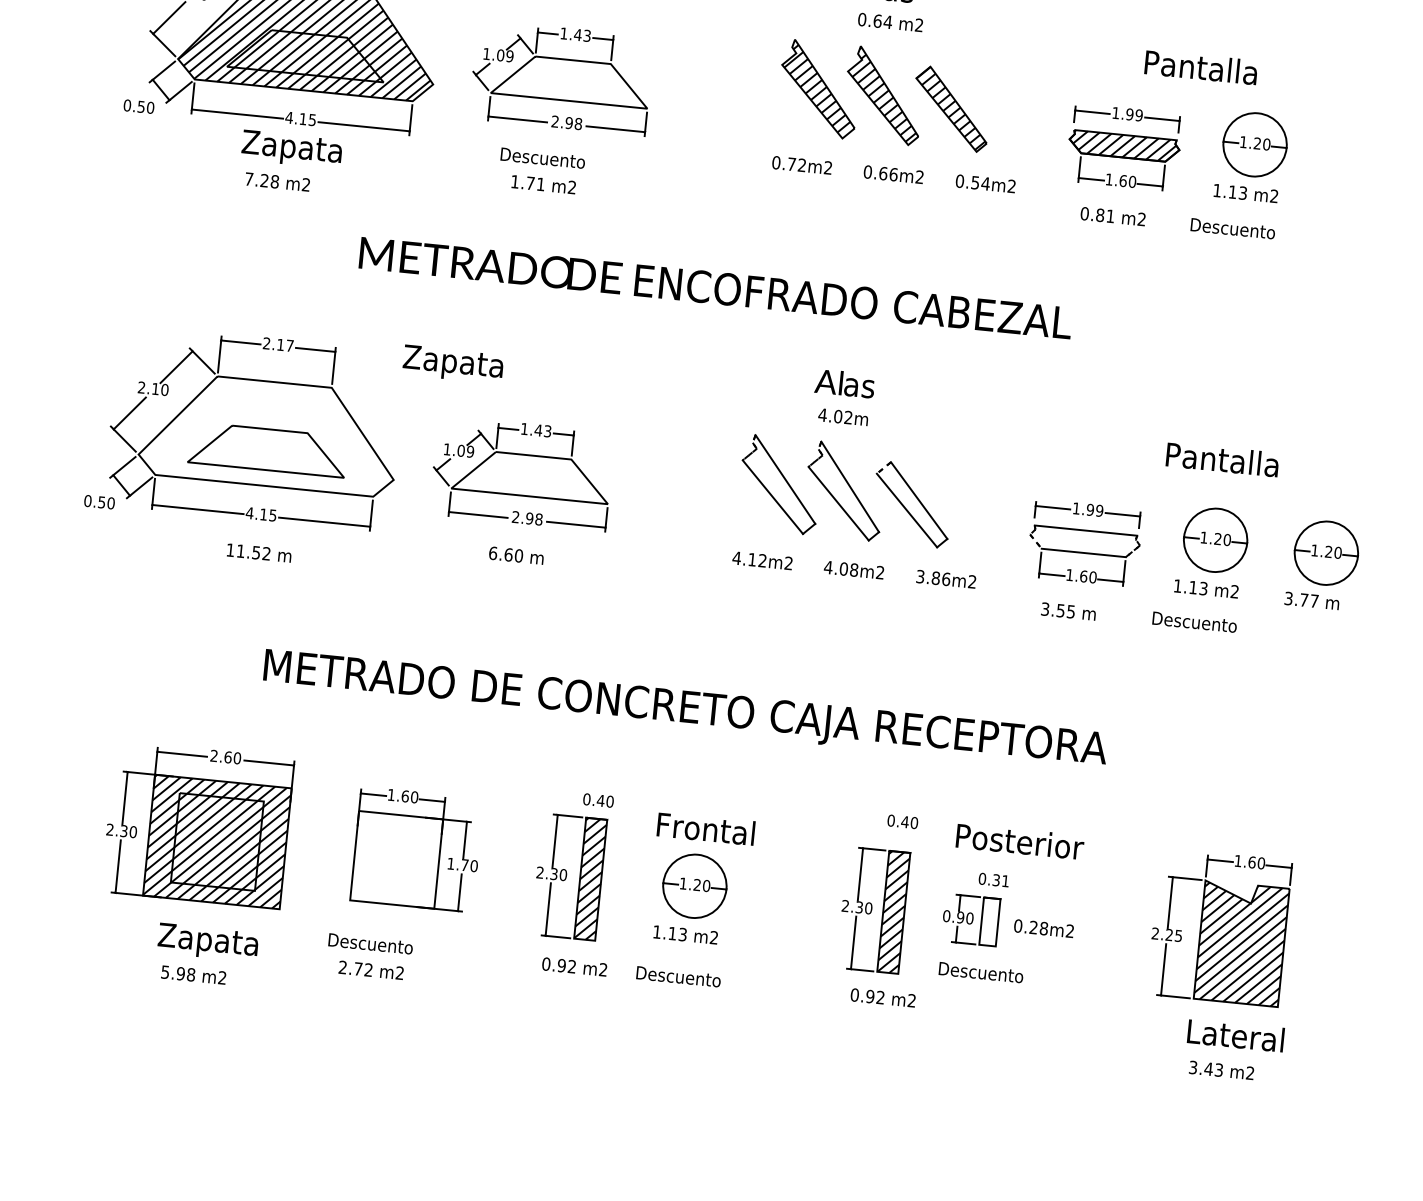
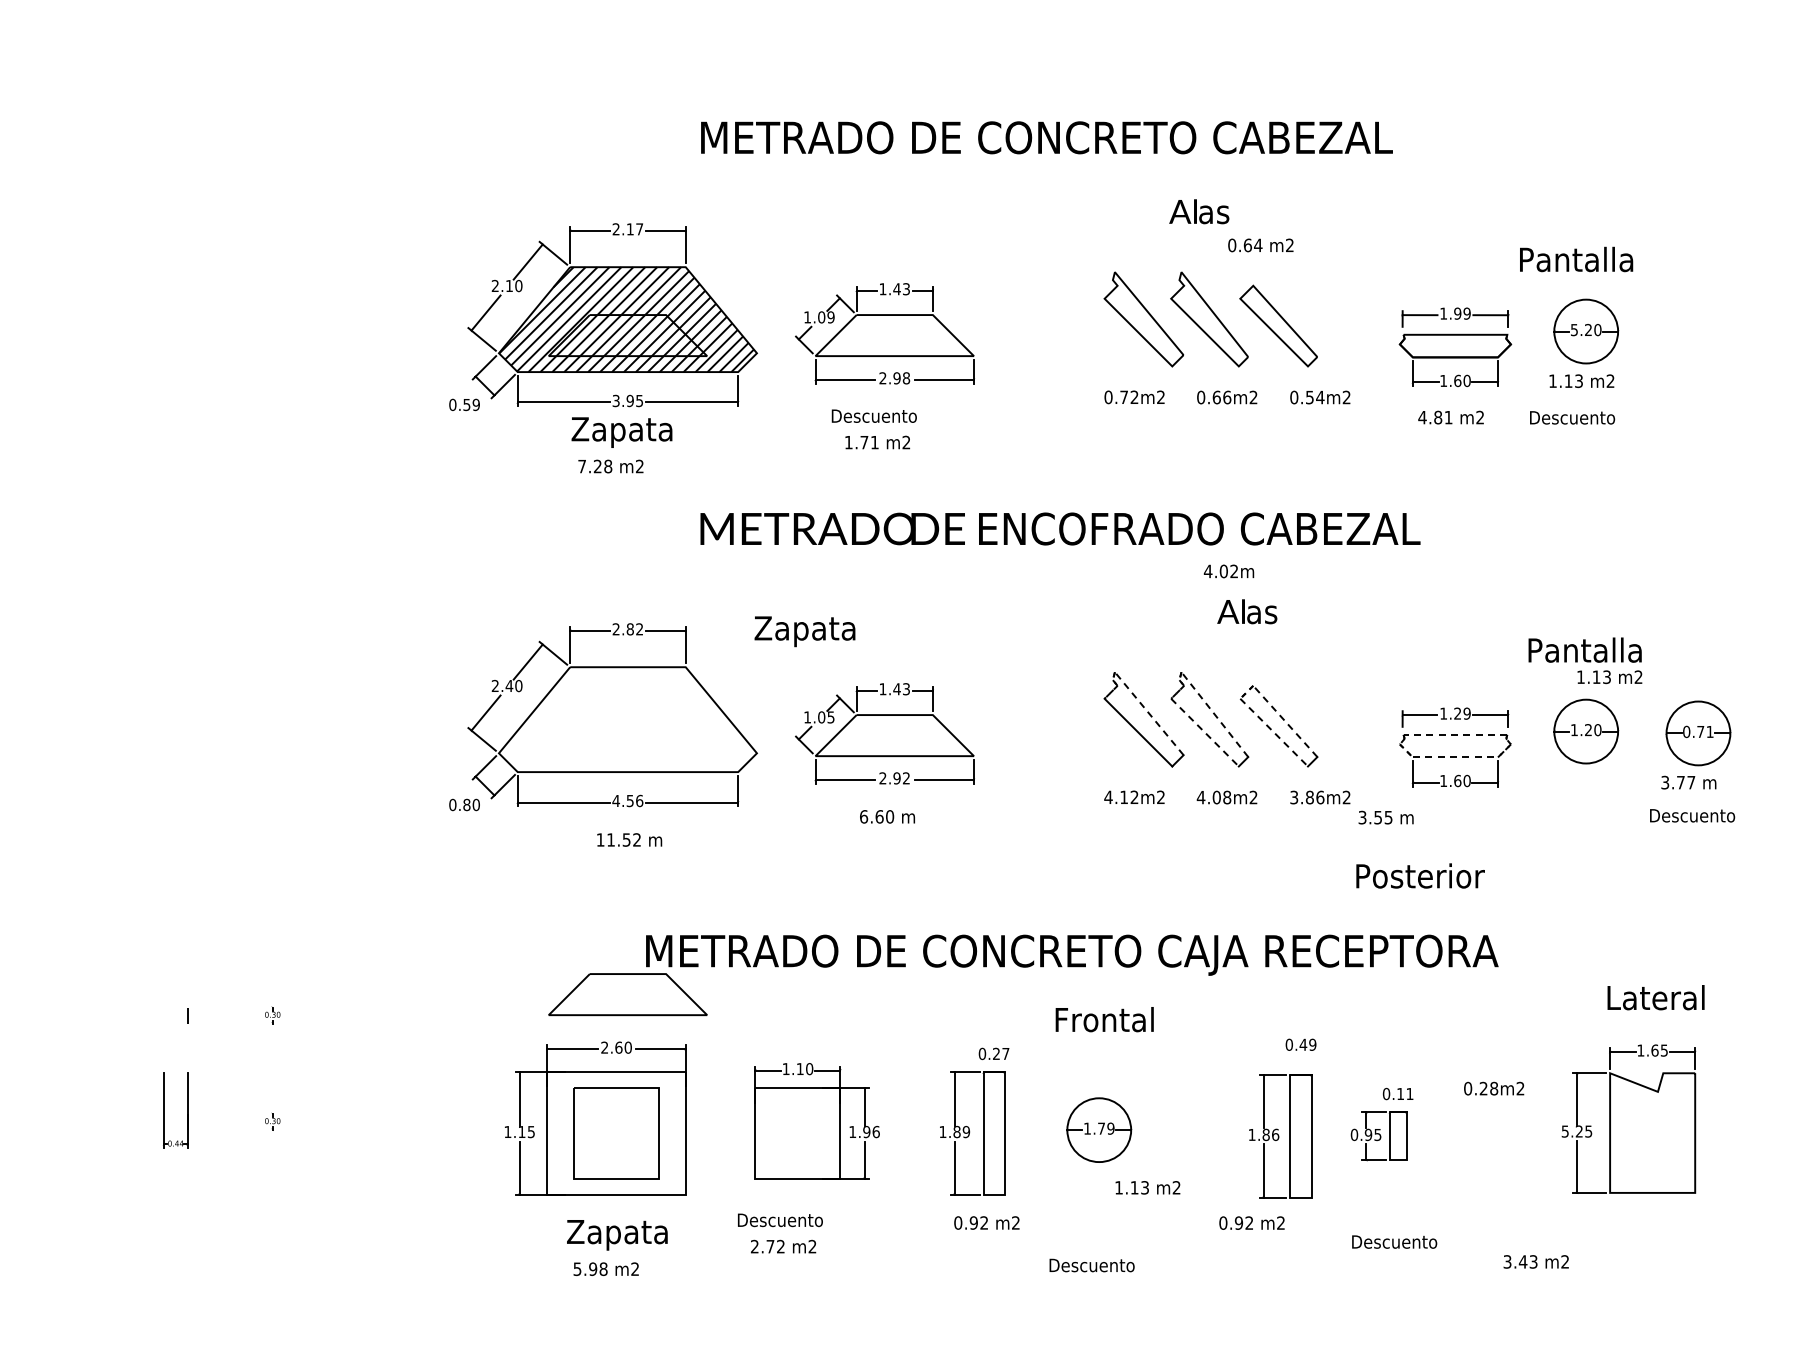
text: (890, 22) -> (1260, 245), moved
text: (1201, 67) -> (1576, 259), moved
hatch: (817, 88) -> (1142, 318), removed
hatch: (884, 94) -> (1210, 318), removed
text: (149, 107) -> (475, 404), 0.50 -> 0.59
hatch: (950, 108) -> (1277, 325), removed
text: (295, 117) -> (622, 400), 4.15 -> 3.95
text: (1243, 142) -> (1574, 330), 1.20 -> 5.20
hatch: (1124, 145) -> (1455, 345), removed
text: (1084, 213) -> (1422, 417), 0.81 -> 4.81
text: (284, 345) -> (634, 629), 2.17 -> 2.82
text: (845, 383) -> (1247, 611), moved
text: (155, 388) -> (509, 685), 2.10 -> 2.40
text: (842, 417) -> (1228, 571), moved
part: (267, 449) -> (627, 994), moved
text: (469, 451) -> (830, 717), 1.09 -> 1.05
line: (785, 479) -> (1149, 713), solid -> dashed
line: (849, 486) -> (1214, 714), solid -> dashed
line: (919, 500) -> (1285, 721), solid -> dashed
text: (101, 501) -> (466, 804), 0.50 -> 0.80
line: (839, 503) -> (1205, 732), solid -> dashed
text: (1090, 509) -> (1457, 713), 1.99 -> 1.29
line: (907, 510) -> (1274, 732), solid -> dashed
text: (267, 514) -> (634, 800), 4.15 -> 4.56
text: (539, 519) -> (906, 778), 2.98 -> 2.92
line: (1086, 530) -> (1455, 734), solid -> dashed
text: (1326, 551) -> (1698, 731), 1.20 -> 0.71
line: (1083, 553) -> (1455, 757), solid -> dashed
text: (1206, 589) -> (1609, 677), moved
text: (1068, 611) -> (1385, 817), moved
text: (1194, 622) -> (1692, 815), moved
text: (404, 796) -> (799, 1069), 1.60 -> 1.10
text: (604, 800) -> (1000, 1053), 0.40 -> 0.27
text: (914, 822) -> (1312, 1044), 0.40 -> 0.49
text: (705, 828) -> (1104, 1019), moved
text: (121, 830) -> (519, 1131), 2.30 -> 1.15
hatch: (217, 841) -> (616, 1133), removed
text: (1020, 841) -> (1420, 875), moved
text: (1261, 863) -> (1664, 1050), 1.60 -> 1.65
text: (469, 865) -> (871, 1131), 1.70 -> 1.96
text: (551, 873) -> (954, 1131), 2.30 -> 1.89
hatch: (590, 879) -> (993, 1133), removed
text: (996, 879) -> (1400, 1093), 0.31 -> 0.11
text: (702, 885) -> (1106, 1128), 1.20 -> 1.79
text: (856, 906) -> (1263, 1134), 2.30 -> 1.86
hatch: (893, 912) -> (1300, 1136), removed
text: (969, 918) -> (1377, 1134), 0.90 -> 0.95
text: (1044, 928) -> (1494, 1088), moved
text: (1154, 933) -> (1564, 1131), 2.25 -> 5.25
text: (685, 934) -> (1147, 1187), moved
hatch: (1241, 943) -> (1652, 1132), removed
text: (981, 972) -> (1394, 1241), moved
text: (678, 976) -> (1091, 1265), moved
text: (882, 997) -> (1251, 1222), moved
text: (1235, 1035) -> (1655, 997), moved
text: (1220, 1069) -> (1535, 1261), moved

